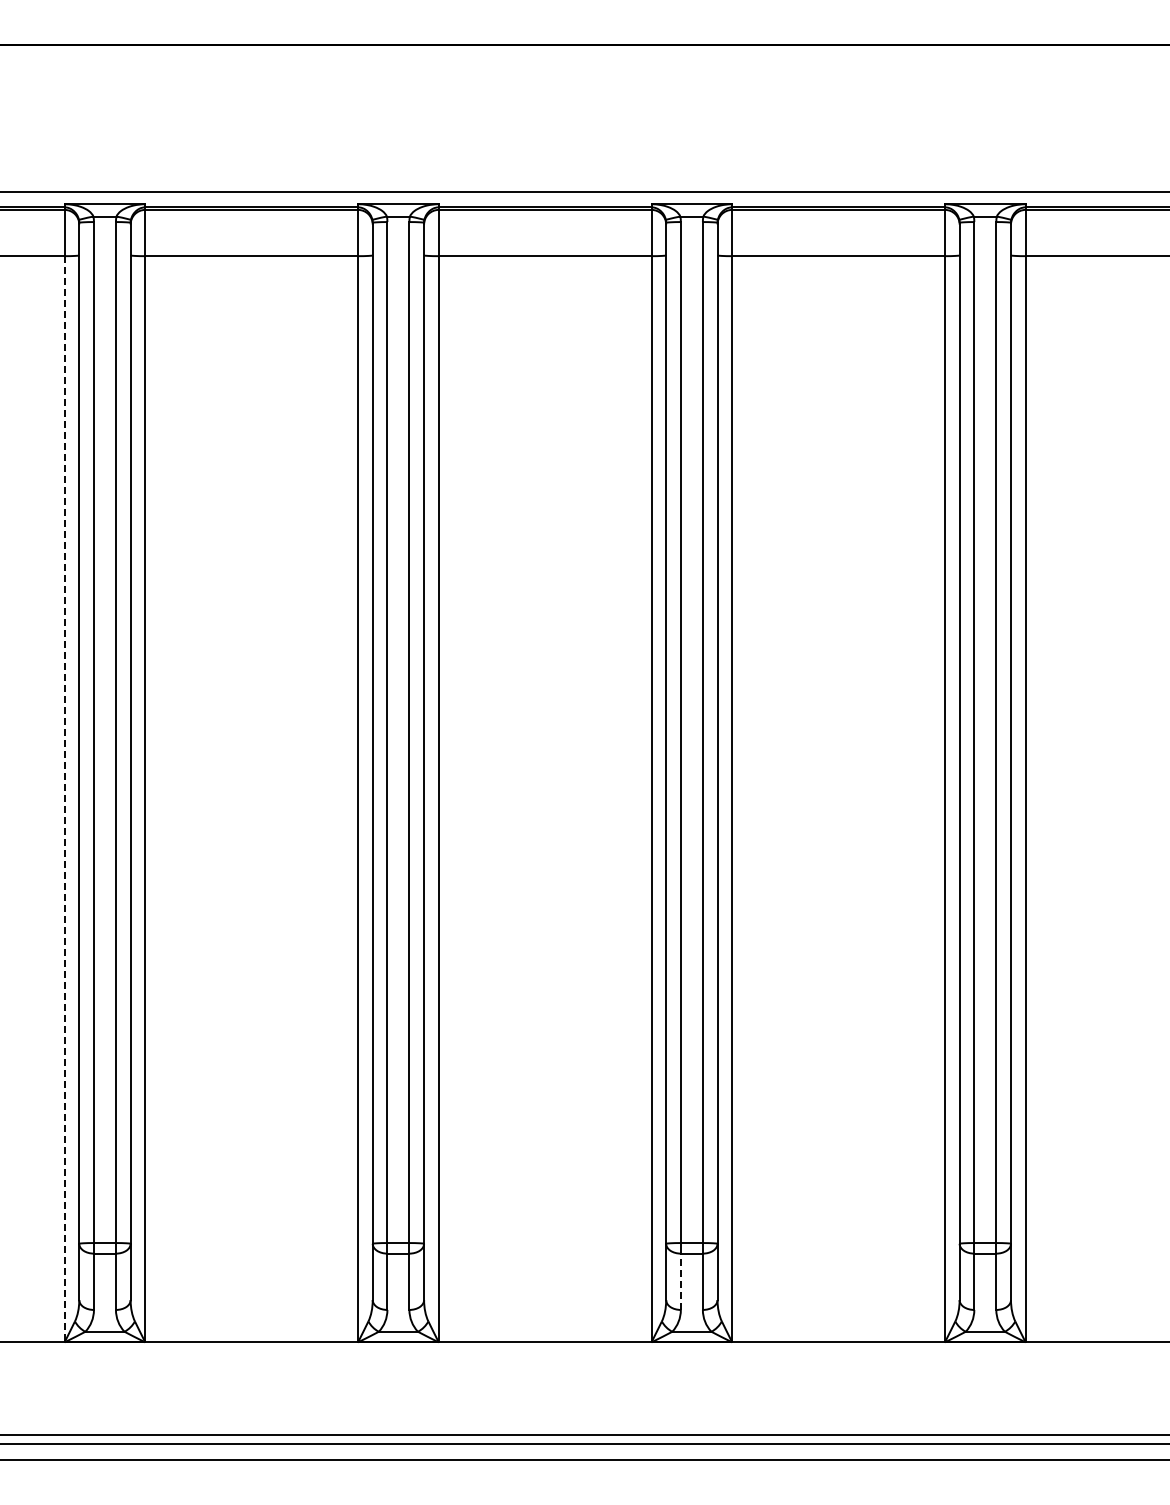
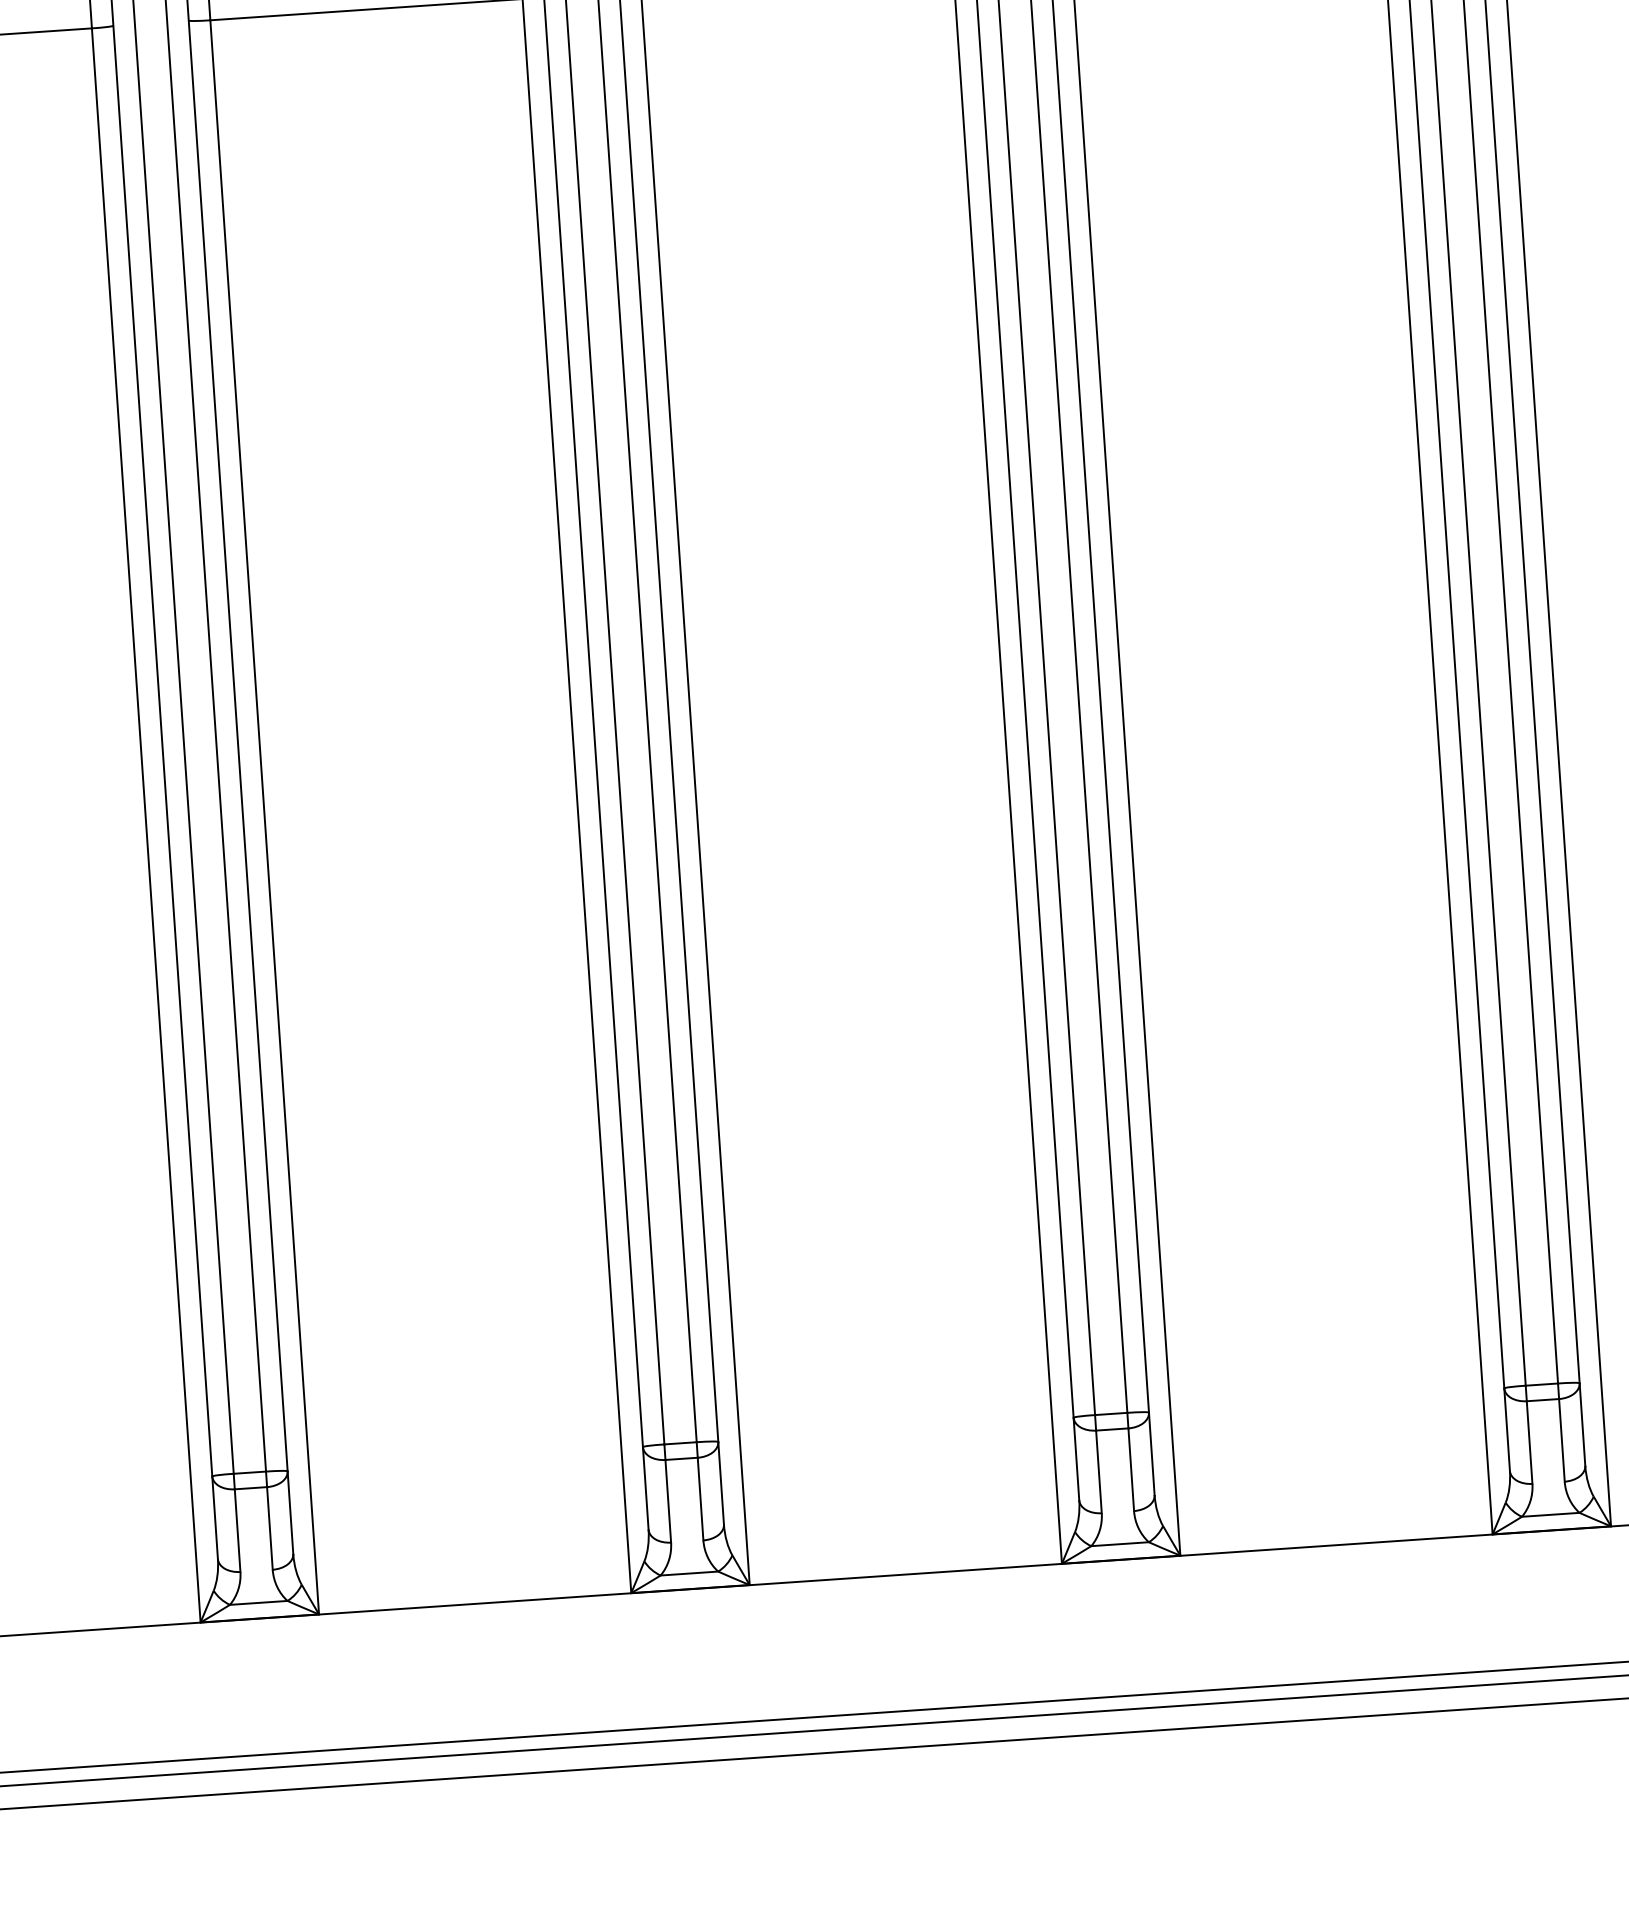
line: (64, 799) -> (146, 825), dashed -> solid
line: (680, 1281) -> (1098, 1471), dashed -> solid

